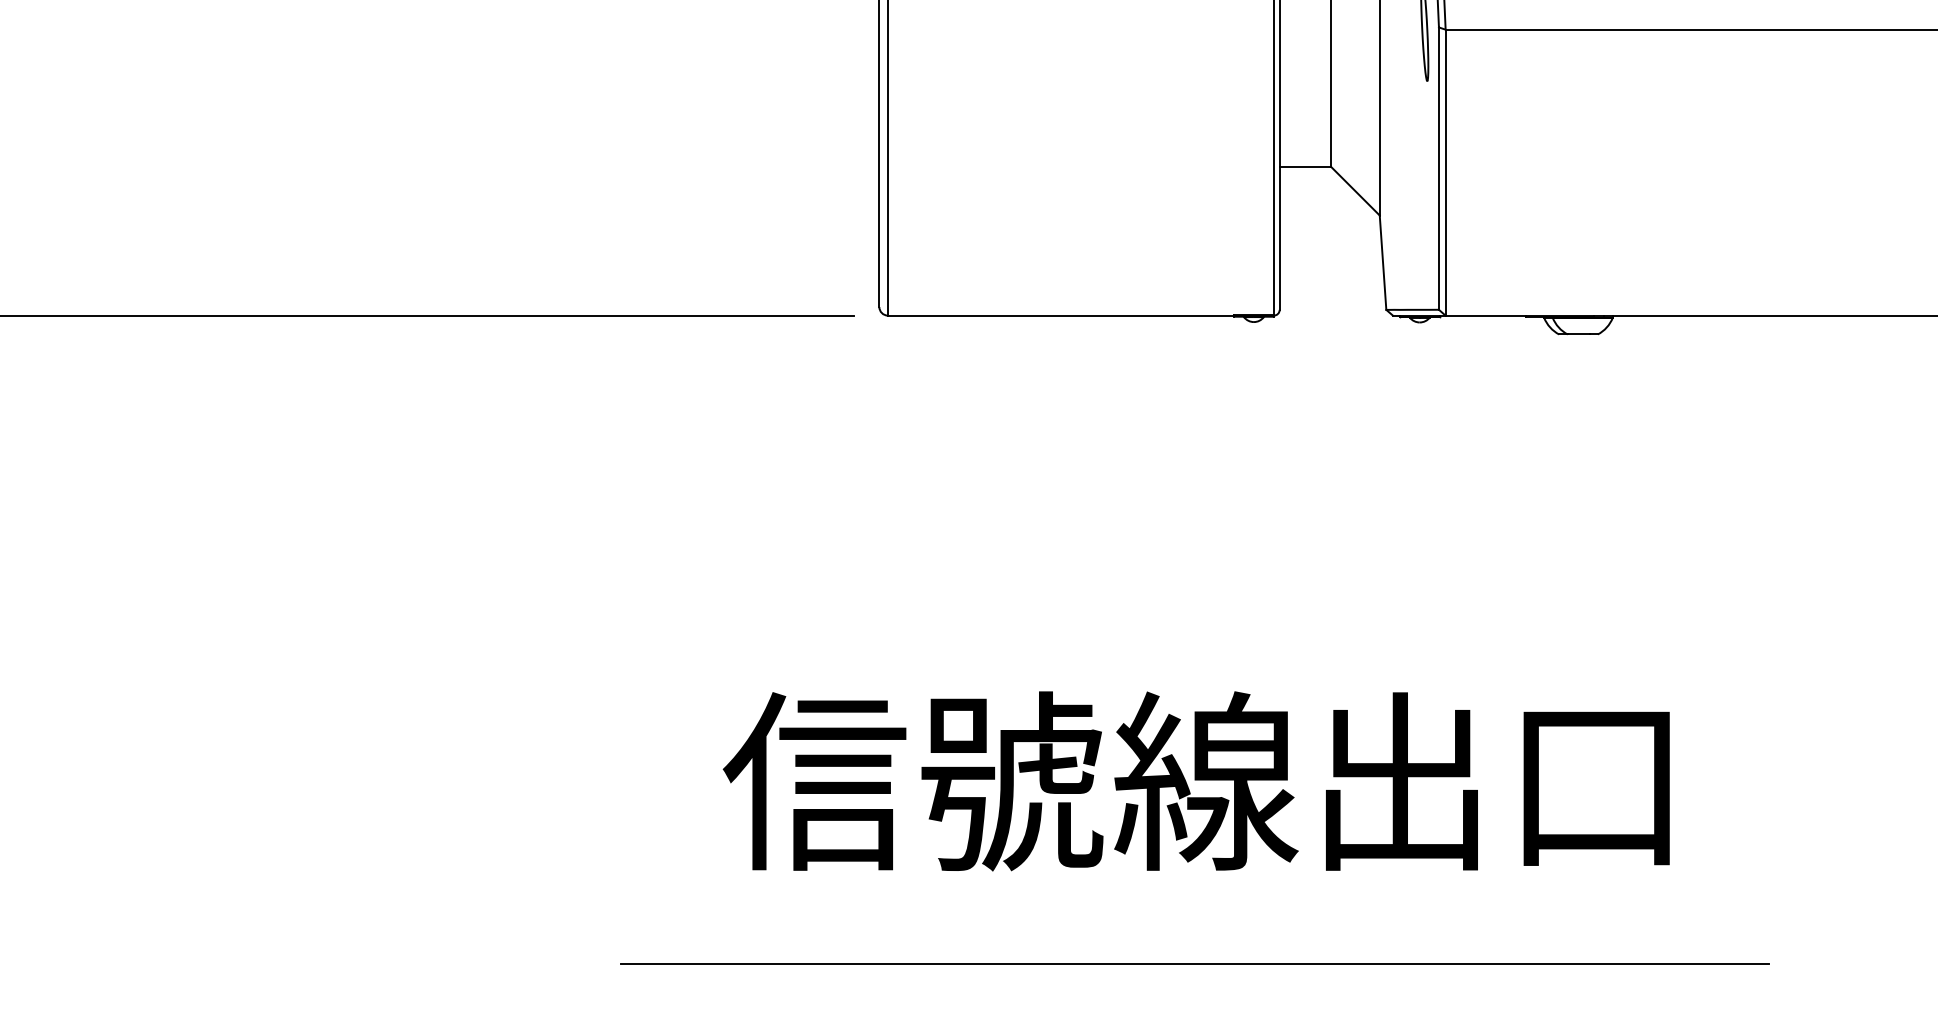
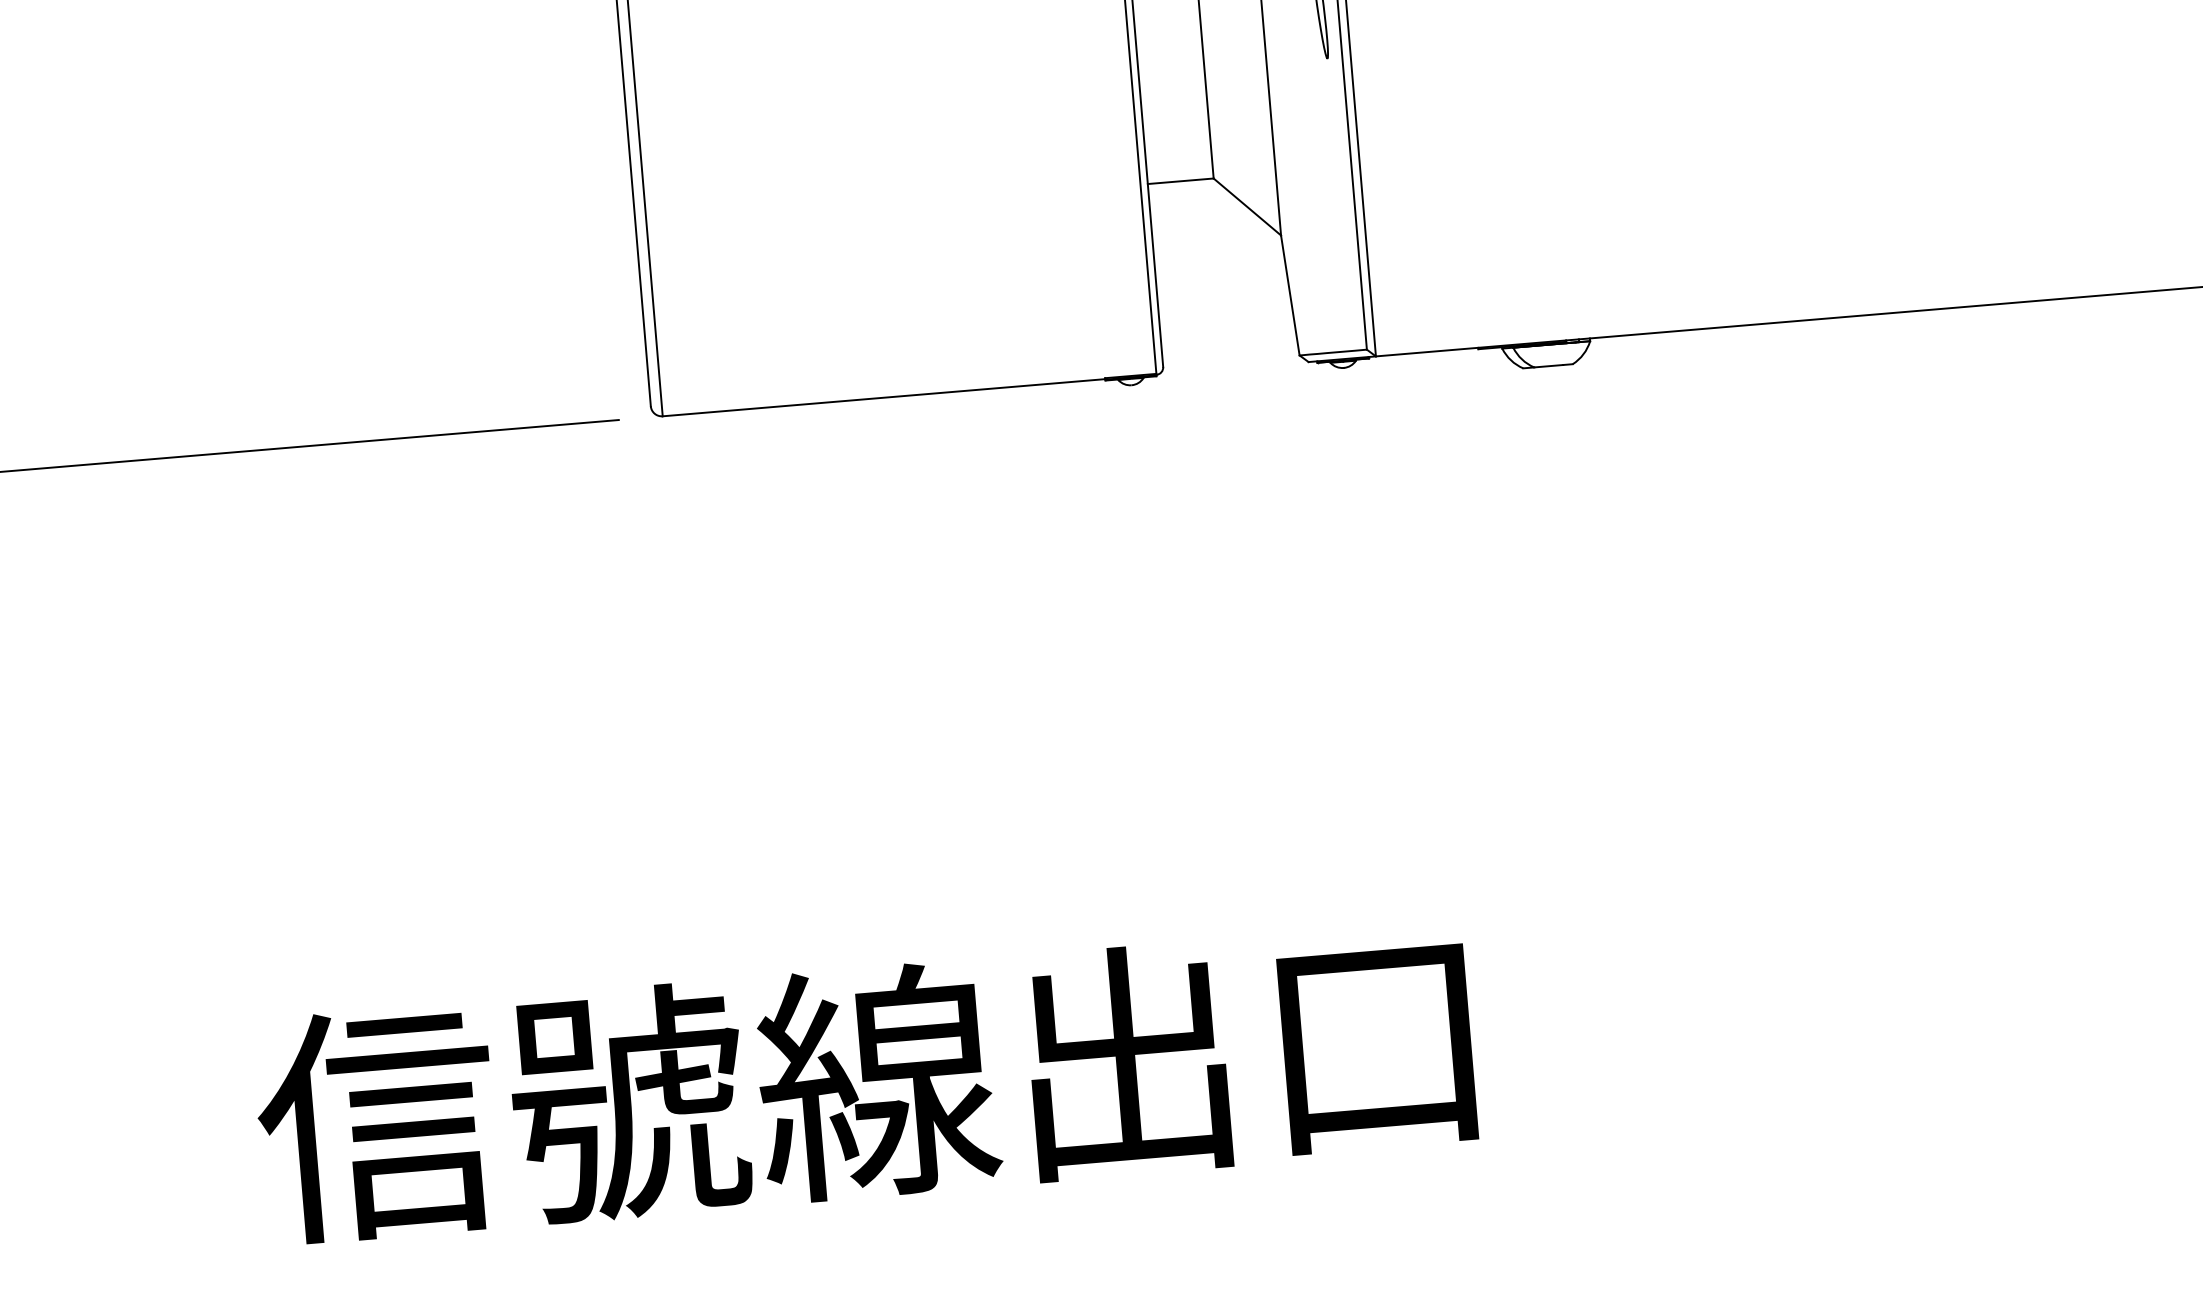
text: (1195, 781) -> (863, 1083), moved
line: (1194, 964) -> (1124, 1213), removed

